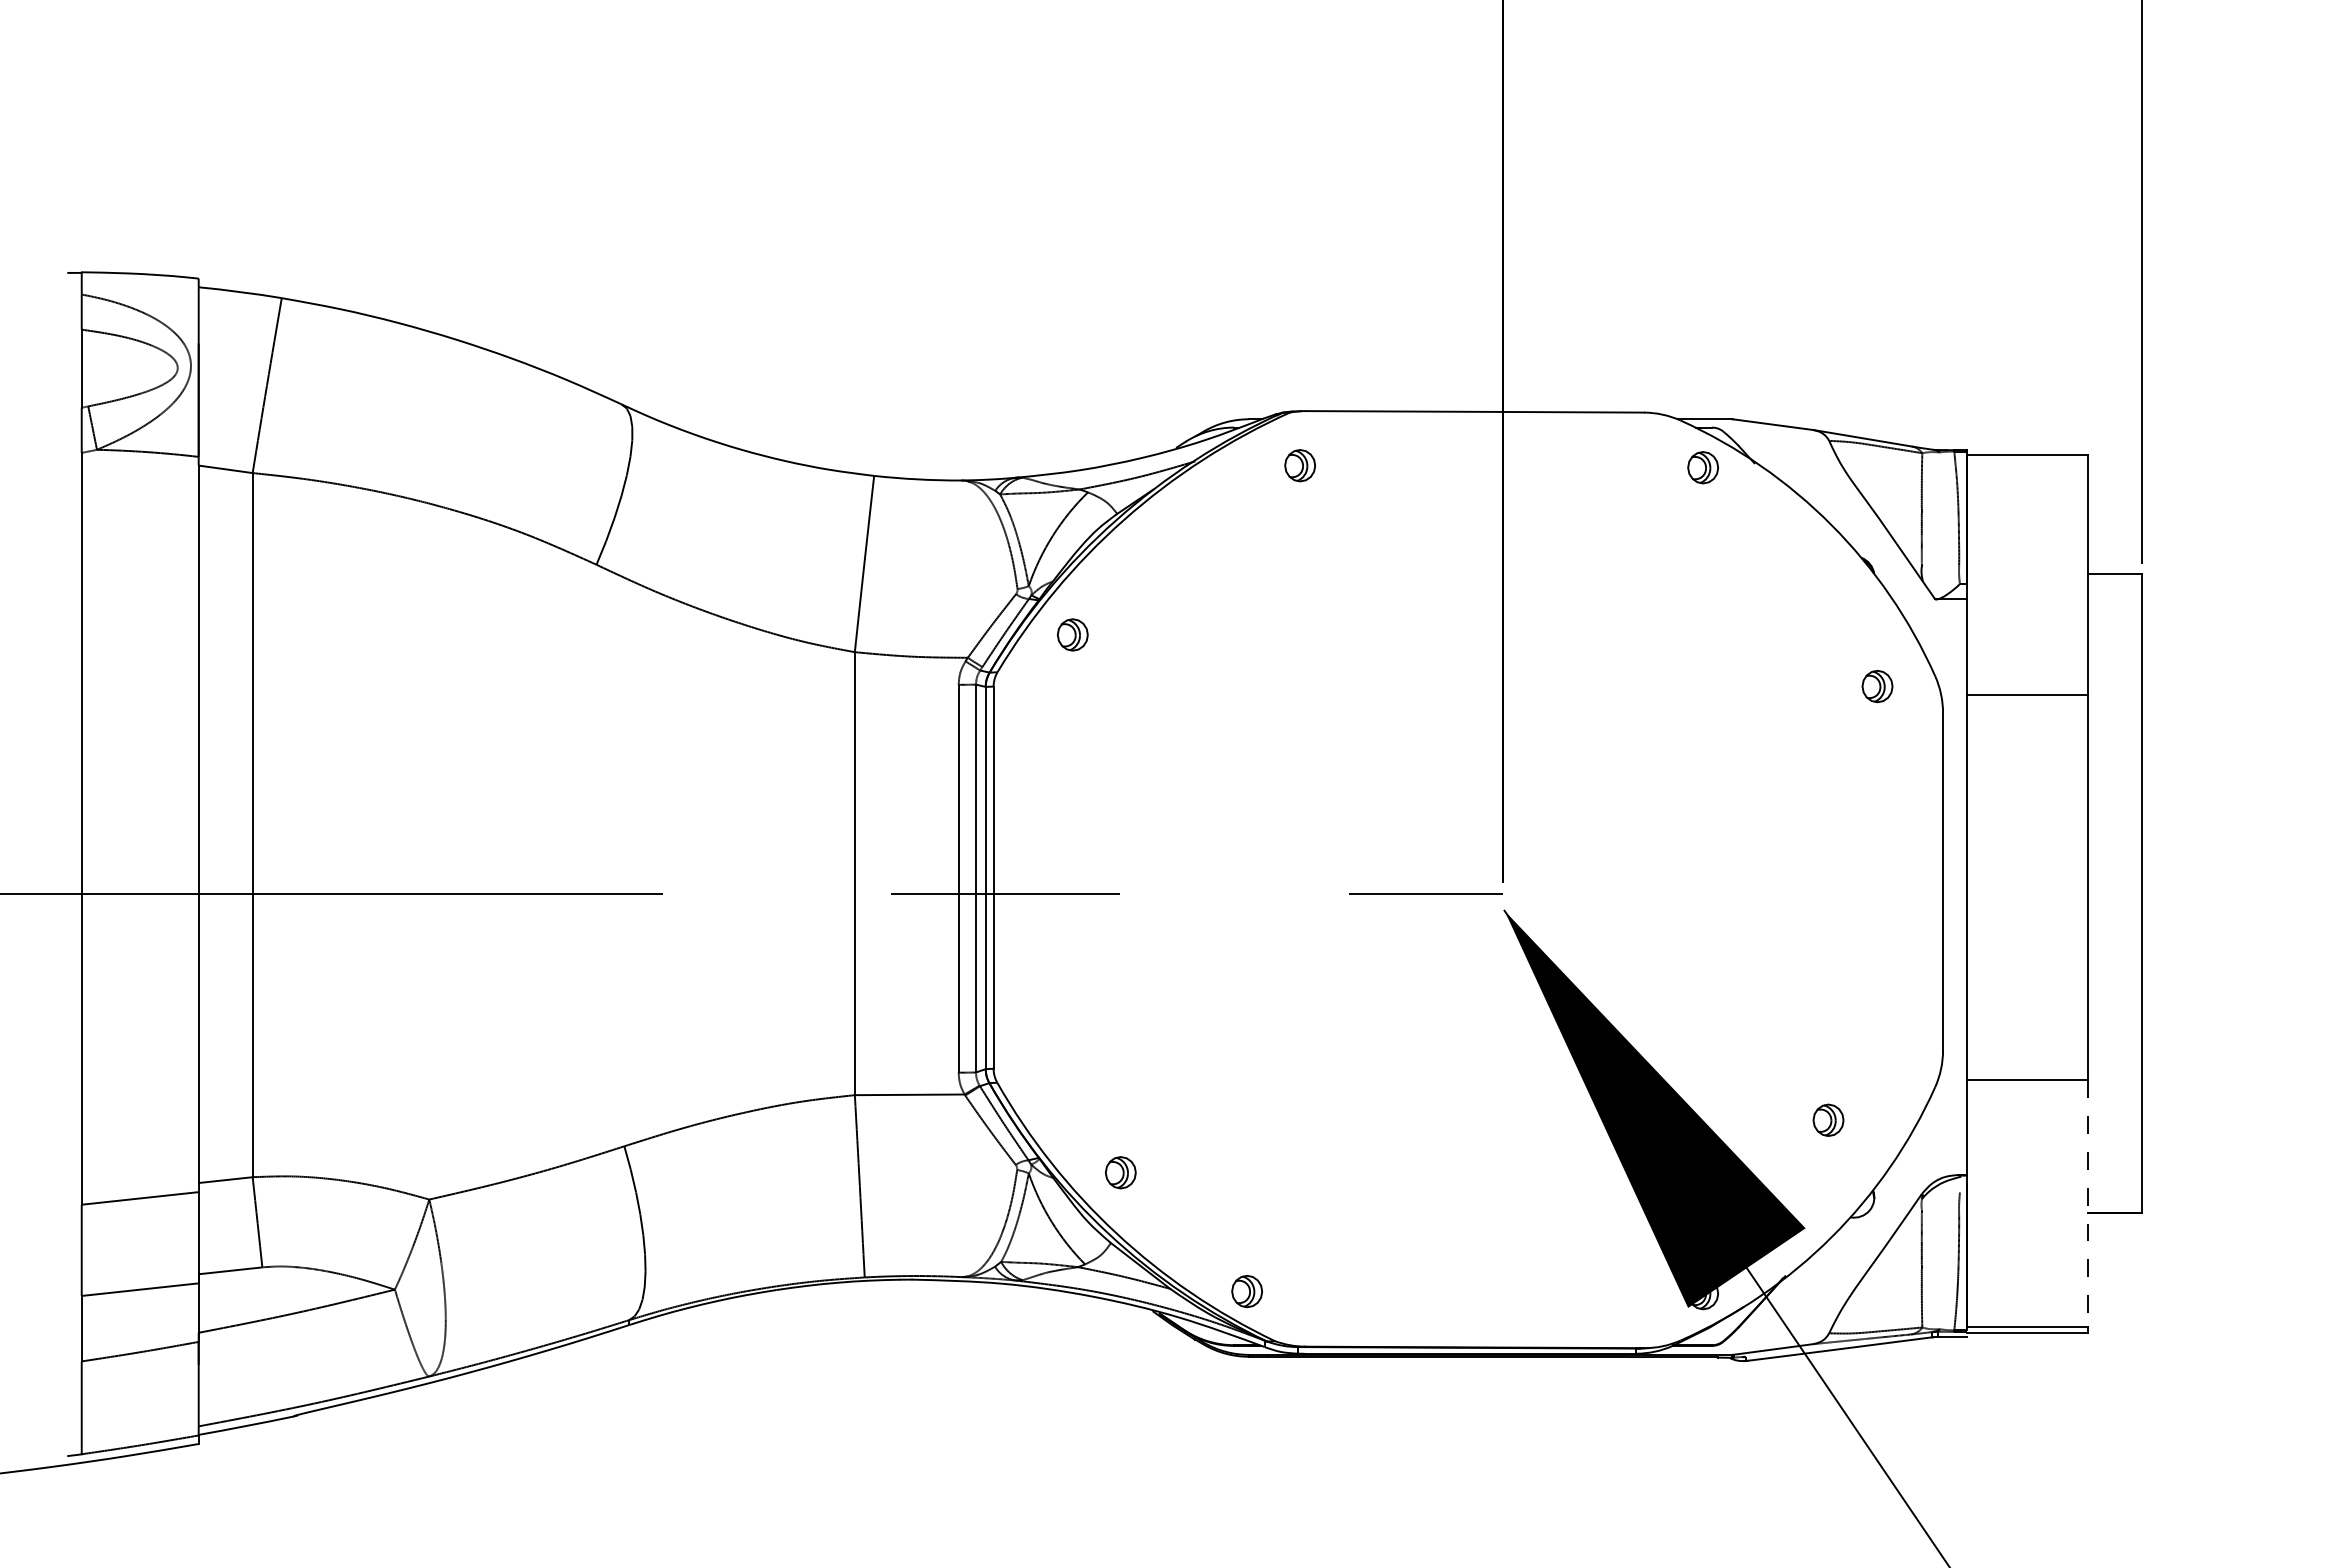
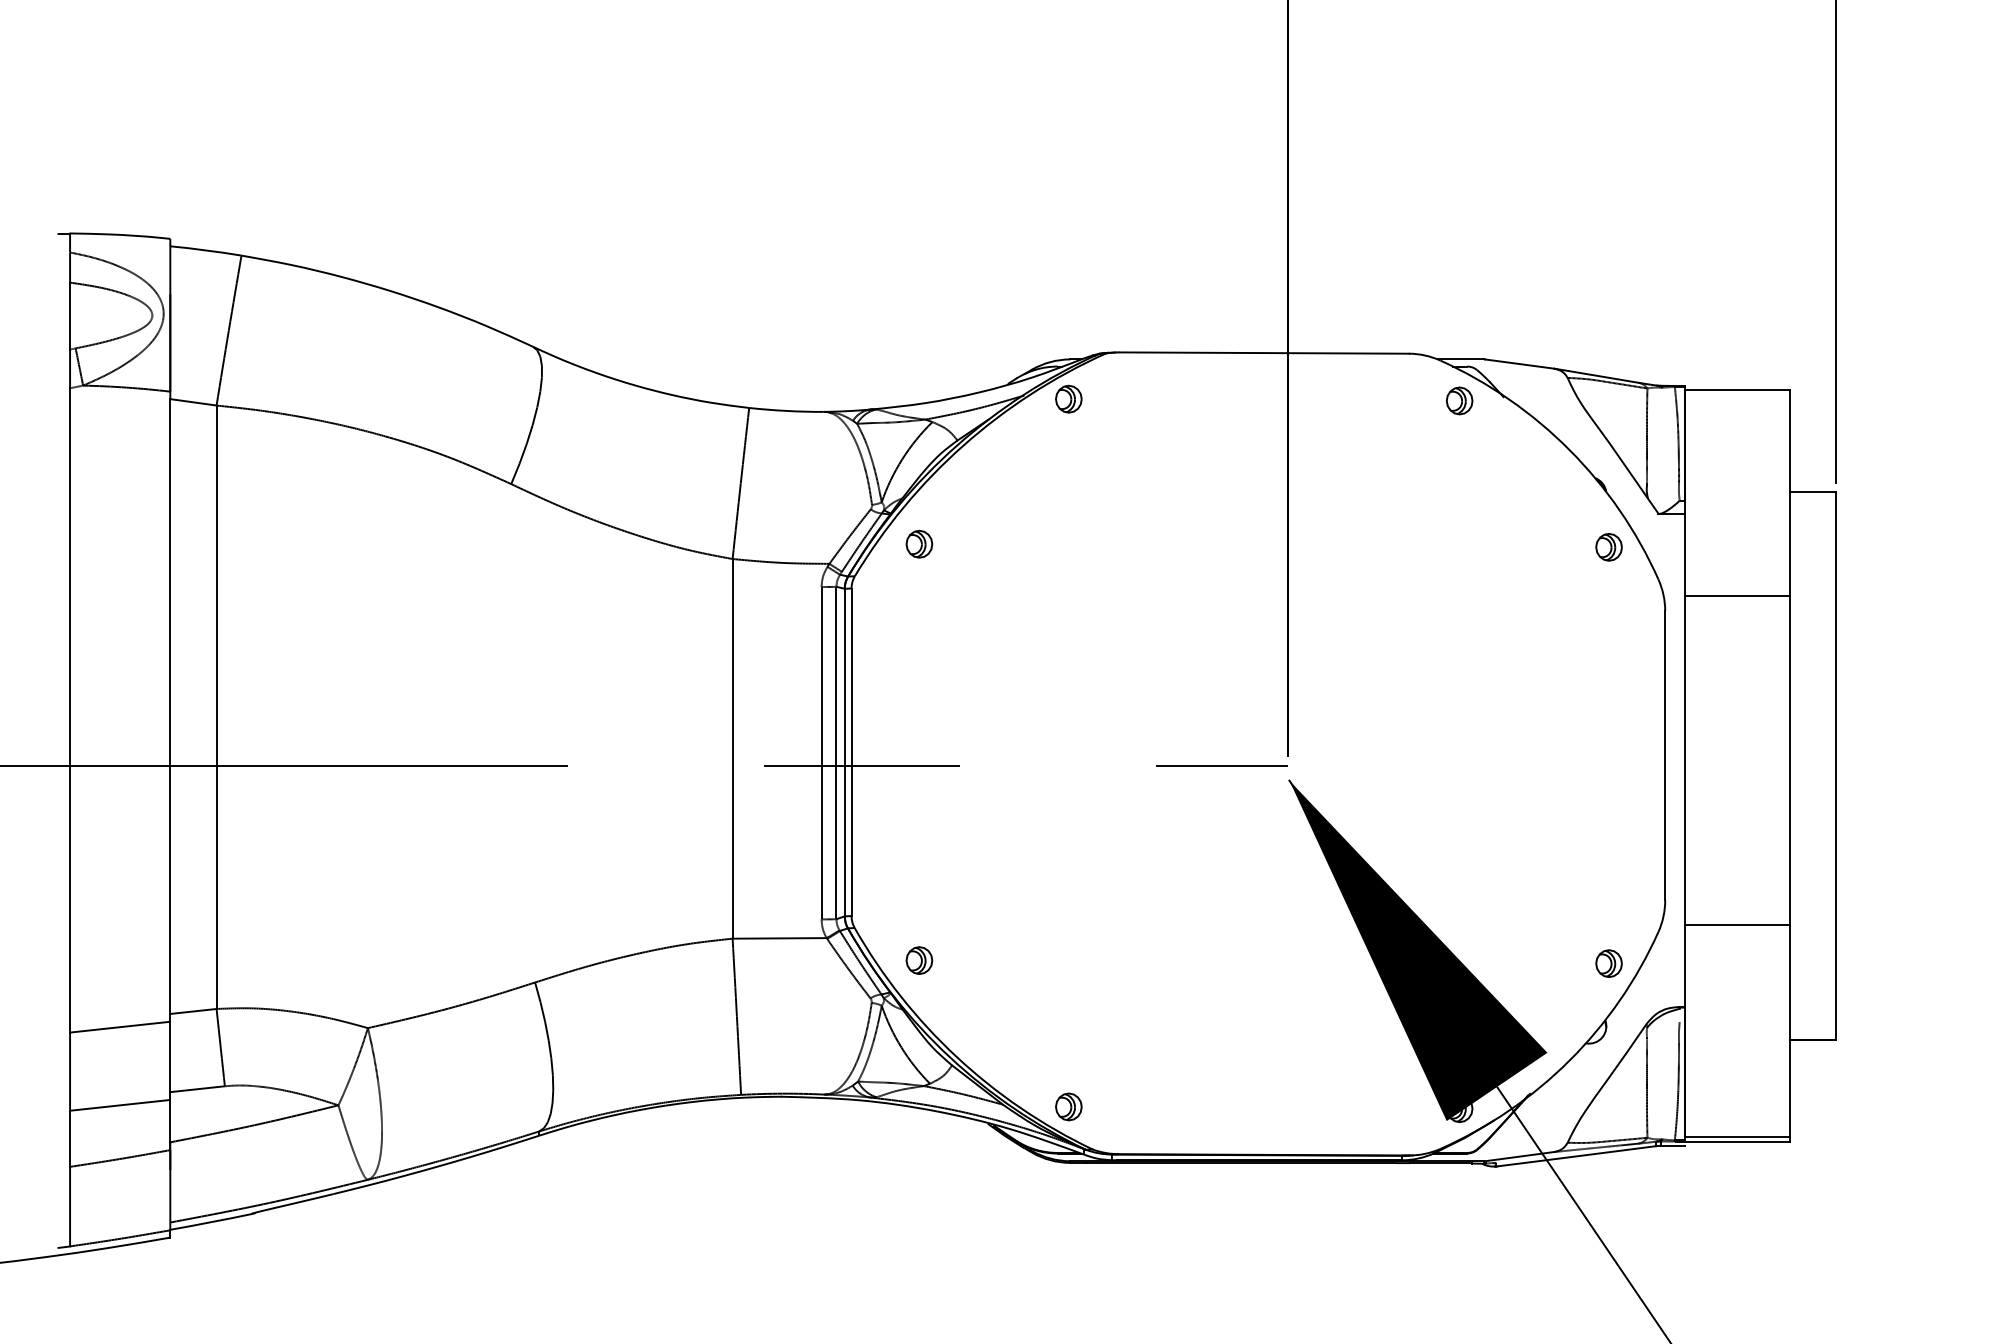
part: (1299, 465) -> (1068, 399), moved
part: (1877, 686) -> (1609, 547), moved
part: (1828, 1119) -> (1609, 962), moved
part: (1120, 1172) -> (919, 960), moved
line: (2088, 1203) -> (1789, 1031), dashed -> solid

